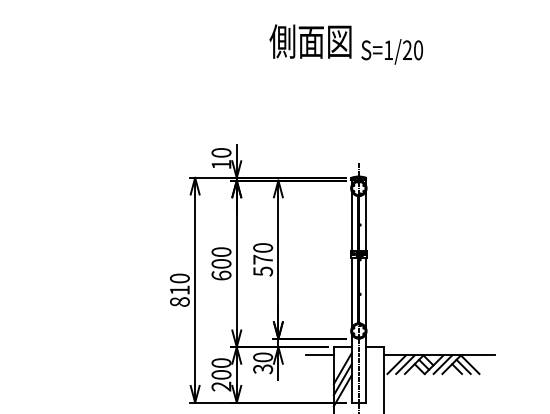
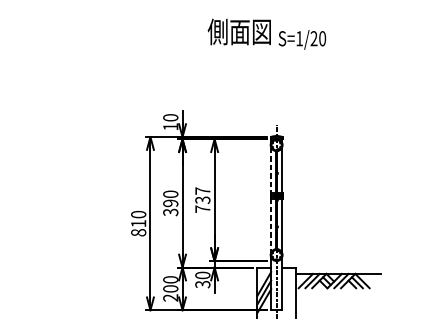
line: (351, 221) -> (270, 170), solid -> dashed
text: (263, 259) -> (203, 199), 570 -> 737
text: (221, 269) -> (170, 207), 600 -> 390
line: (351, 293) -> (270, 226), solid -> dashed
line: (319, 355) -> (246, 273), removed

